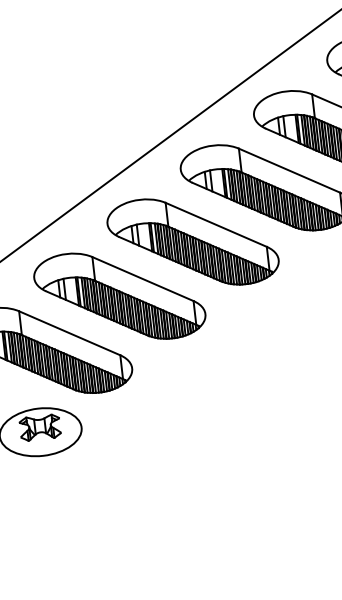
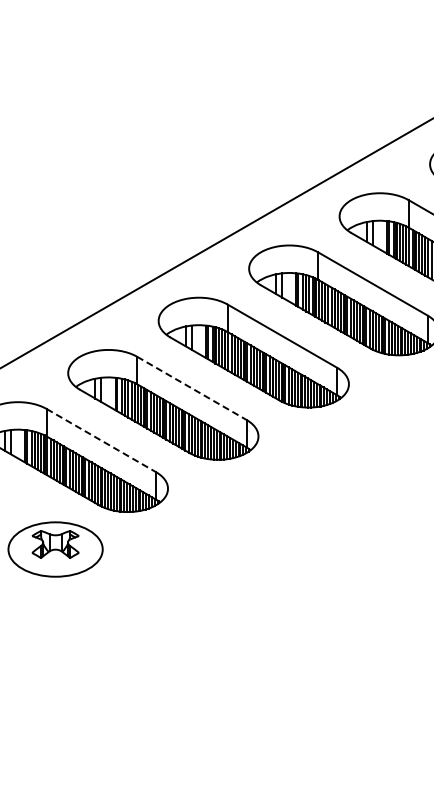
line: (143, 279) -> (192, 388), solid -> dashed
line: (69, 333) -> (101, 440), solid -> dashed

